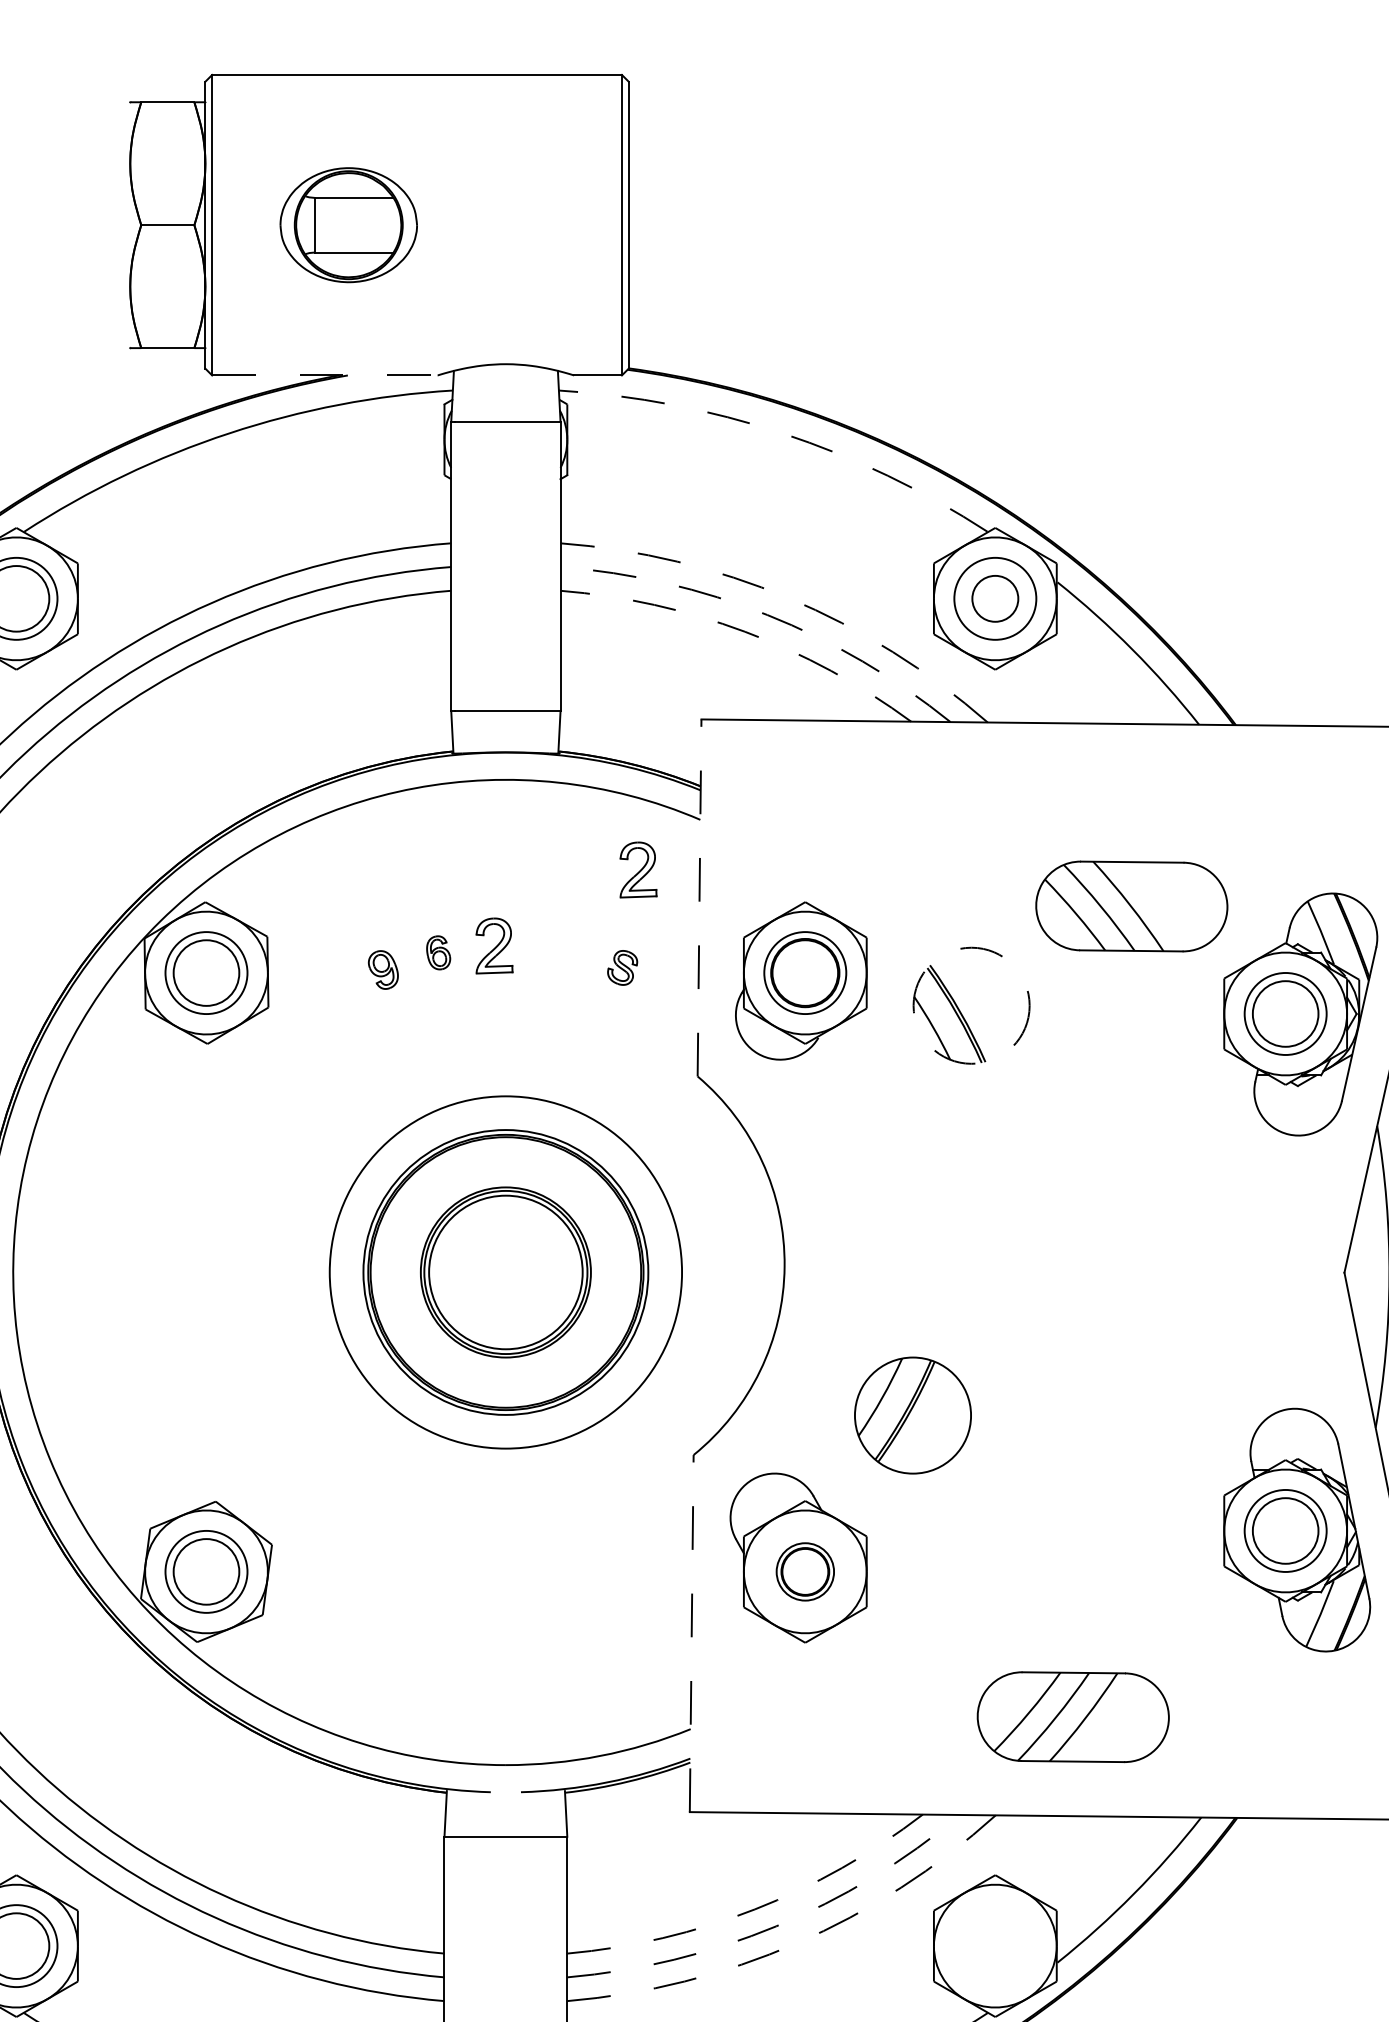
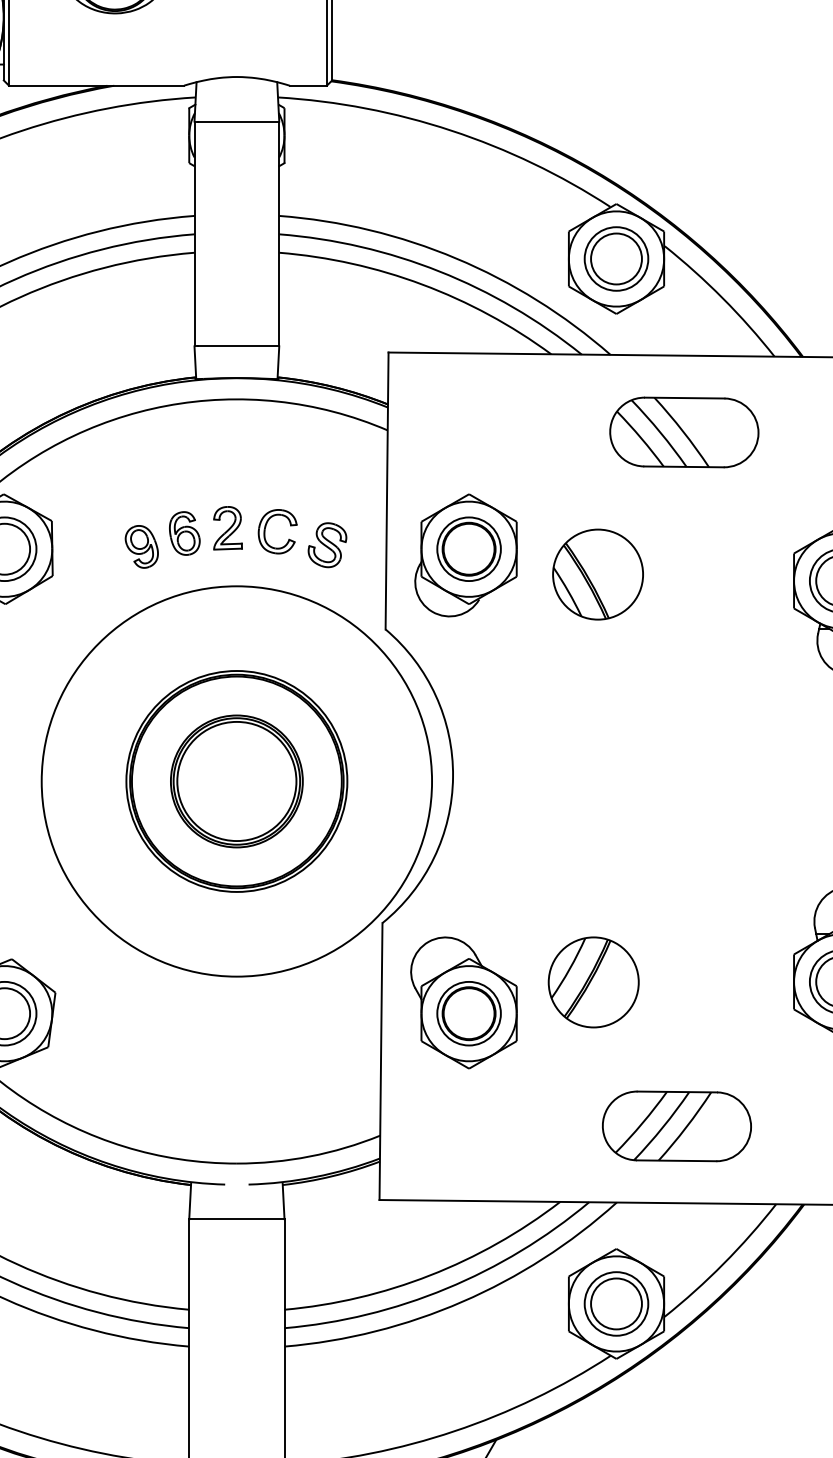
line: (324, 375) -> (96, 85), dashed -> solid
arc: (782, 433) -> (451, 130), dashed -> solid
arc: (788, 598) -> (456, 258), dashed -> solid
circle: (995, 598) -> (616, 258), size x1.43
arc: (767, 614) -> (439, 271), dashed -> solid
arc: (745, 631) -> (422, 284), dashed -> solid
part: (638, 869) -> (339, 468), removed
line: (699, 897) -> (387, 490), dashed -> solid
part: (1131, 906) -> (684, 432), moved
part: (543, 945) -> (266, 527), added
part: (438, 952) -> (184, 533), size x1.67
part: (622, 967) -> (327, 544), size x1.67
part: (383, 969) -> (141, 546), size x1.43
circle: (971, 1005) -> (598, 574), dashed -> solid
circle: (505, 1272) -> (236, 781), size x1.43
part: (912, 1415) -> (593, 982), moved
part: (805, 1571) -> (469, 1013), size x1.43
line: (691, 1633) -> (380, 1061), dashed -> solid
arc: (754, 1909) -> (429, 1275), dashed -> solid
arc: (776, 1926) -> (446, 1288), dashed -> solid
arc: (796, 1943) -> (462, 1301), dashed -> solid
part: (995, 1945) -> (616, 1303), added

